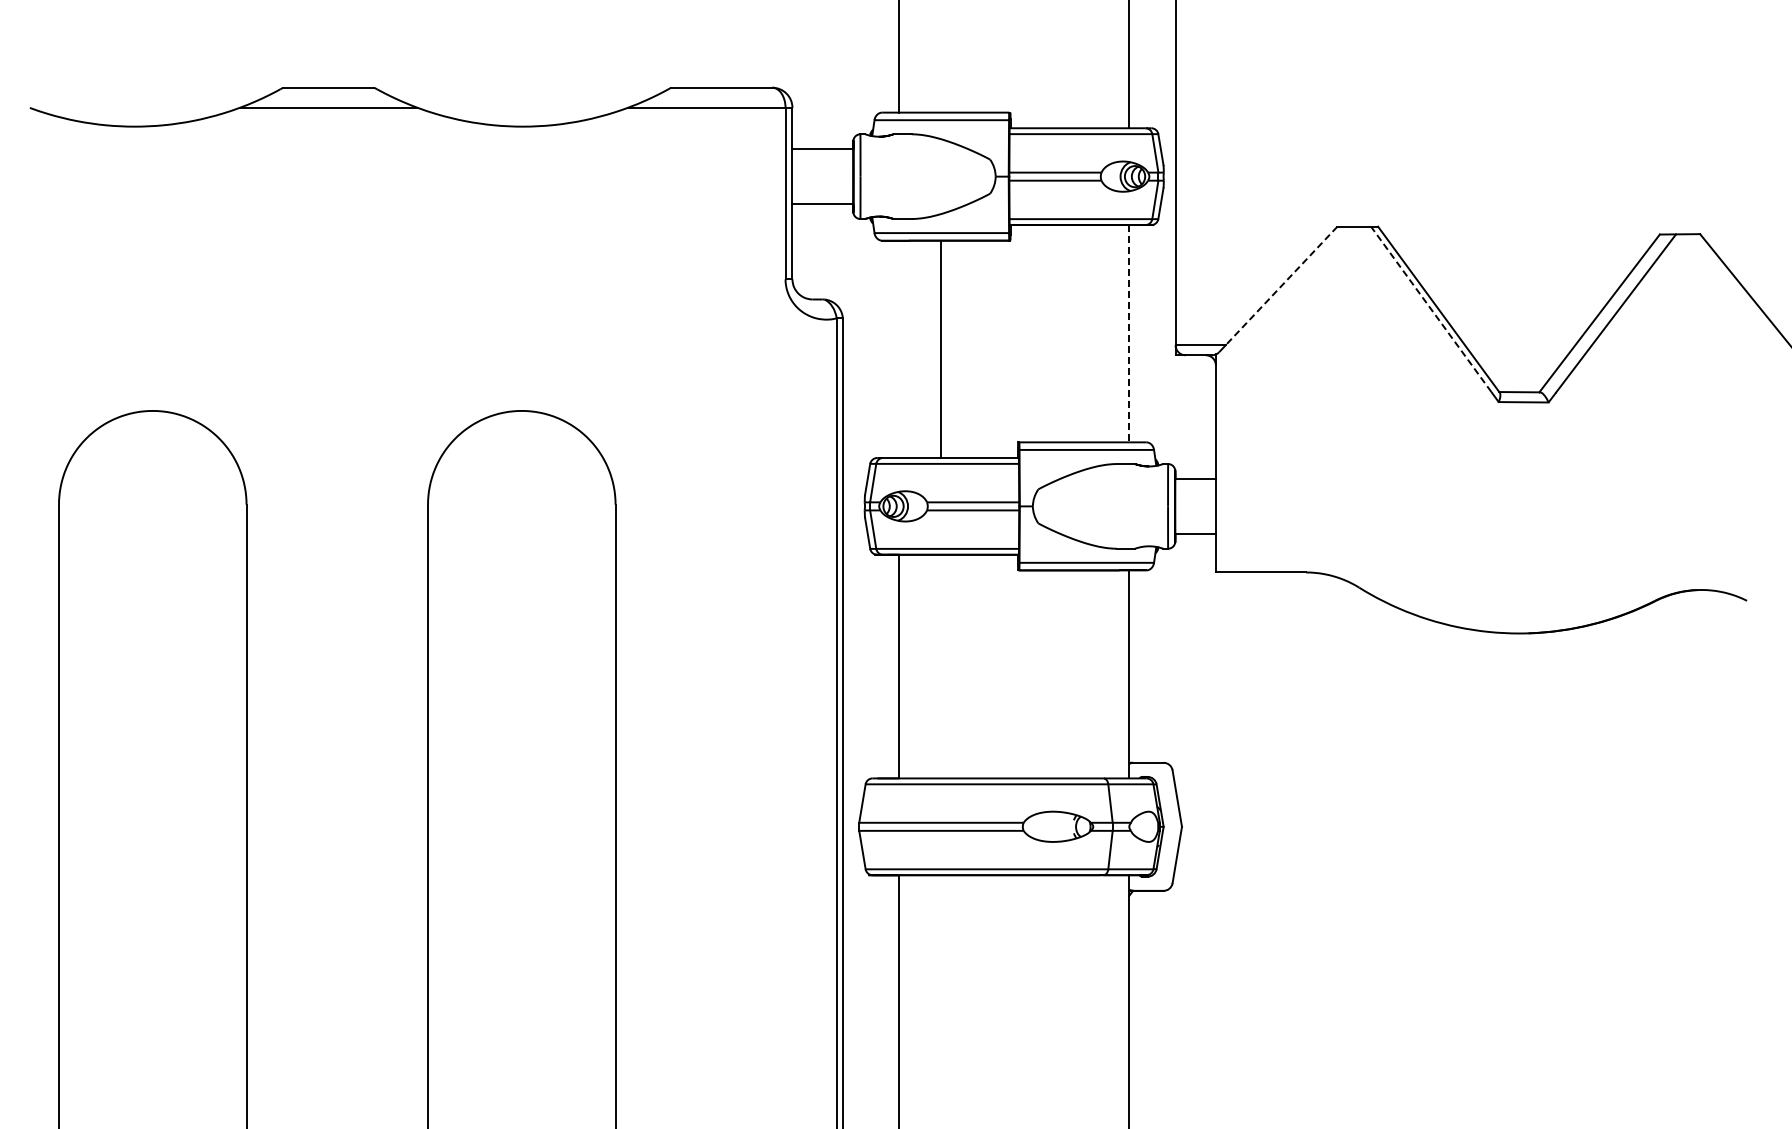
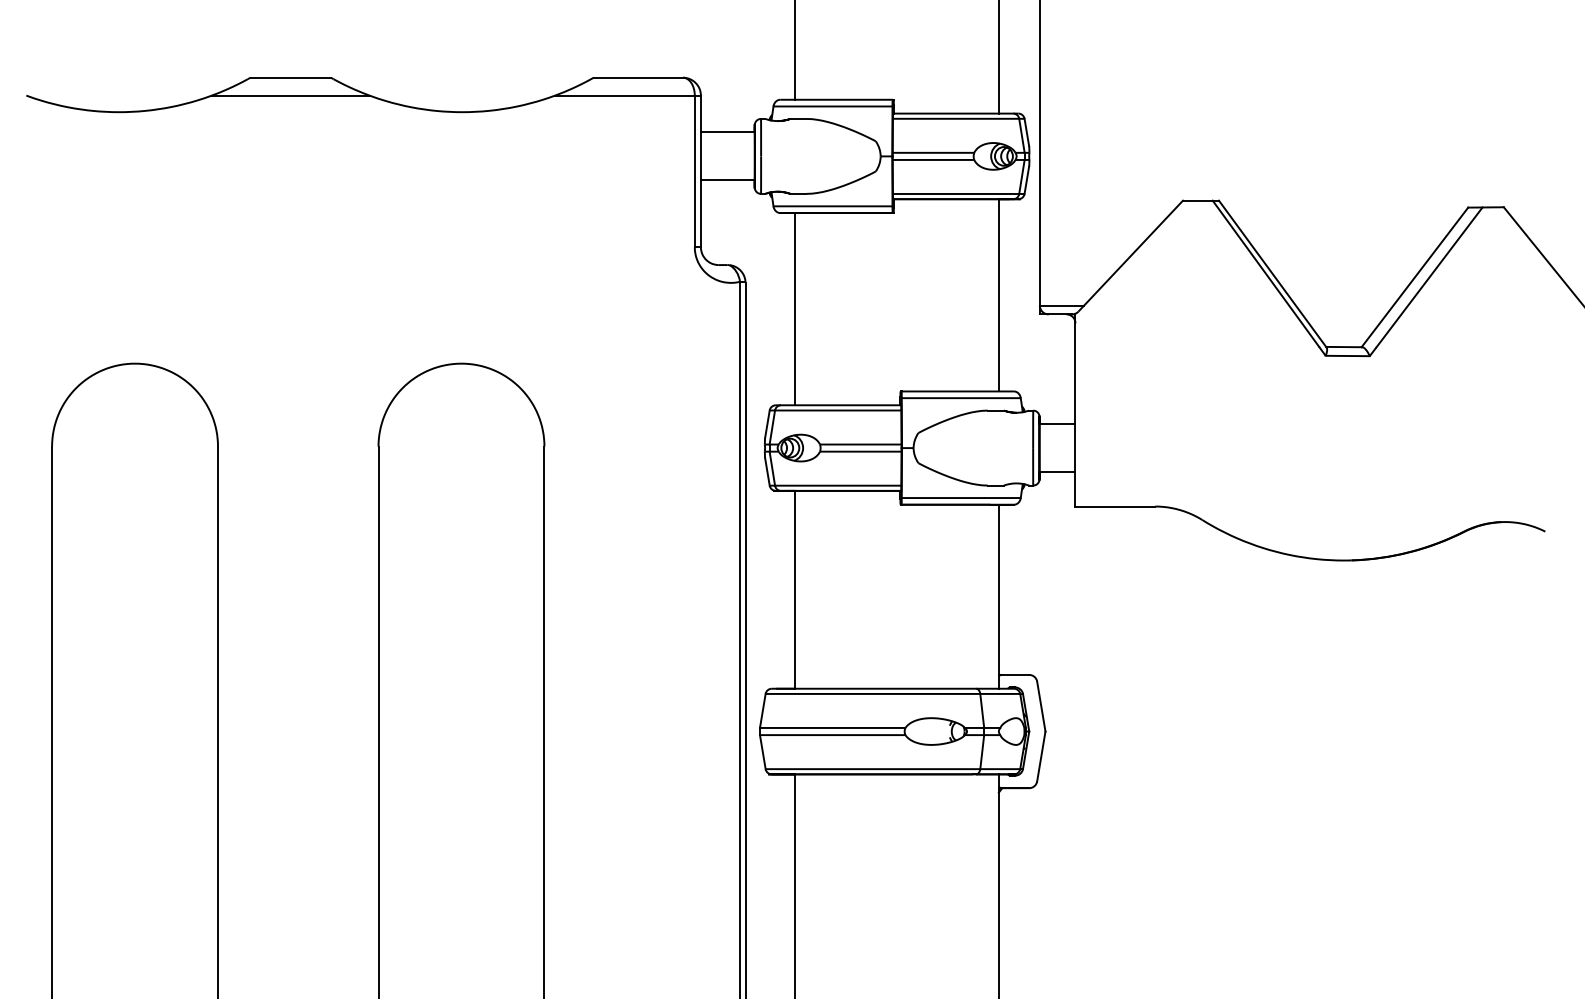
line: (1281, 286) -> (1133, 253), dashed -> solid
line: (1430, 308) -> (1265, 273), dashed -> solid
line: (1129, 333) -> (999, 295), dashed -> solid
line: (941, 348) -> (795, 308), moved

